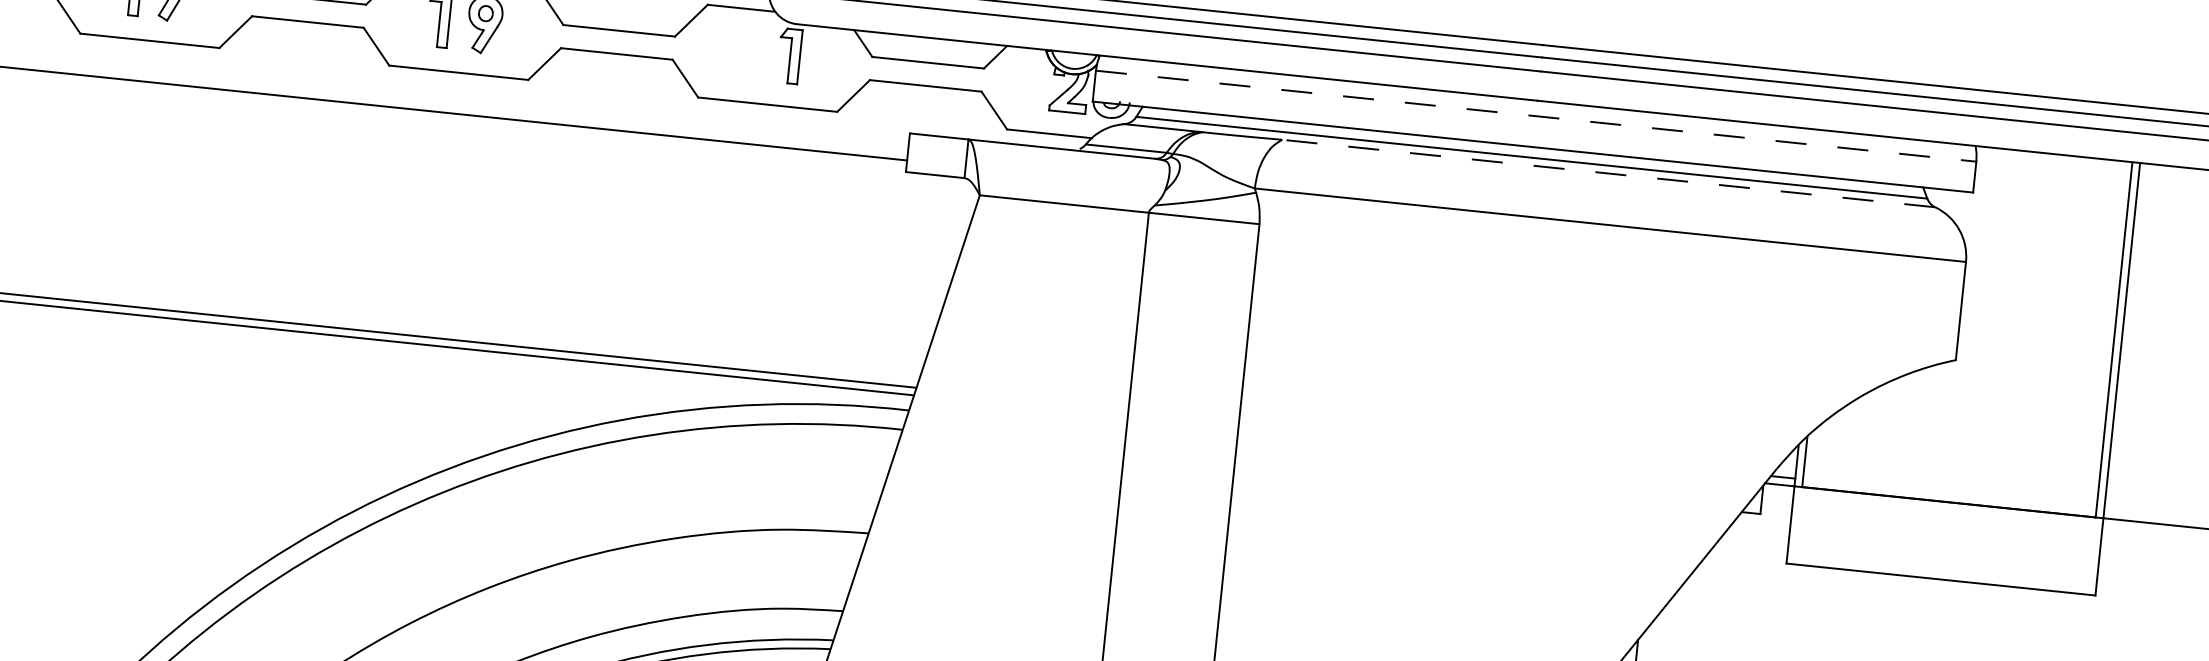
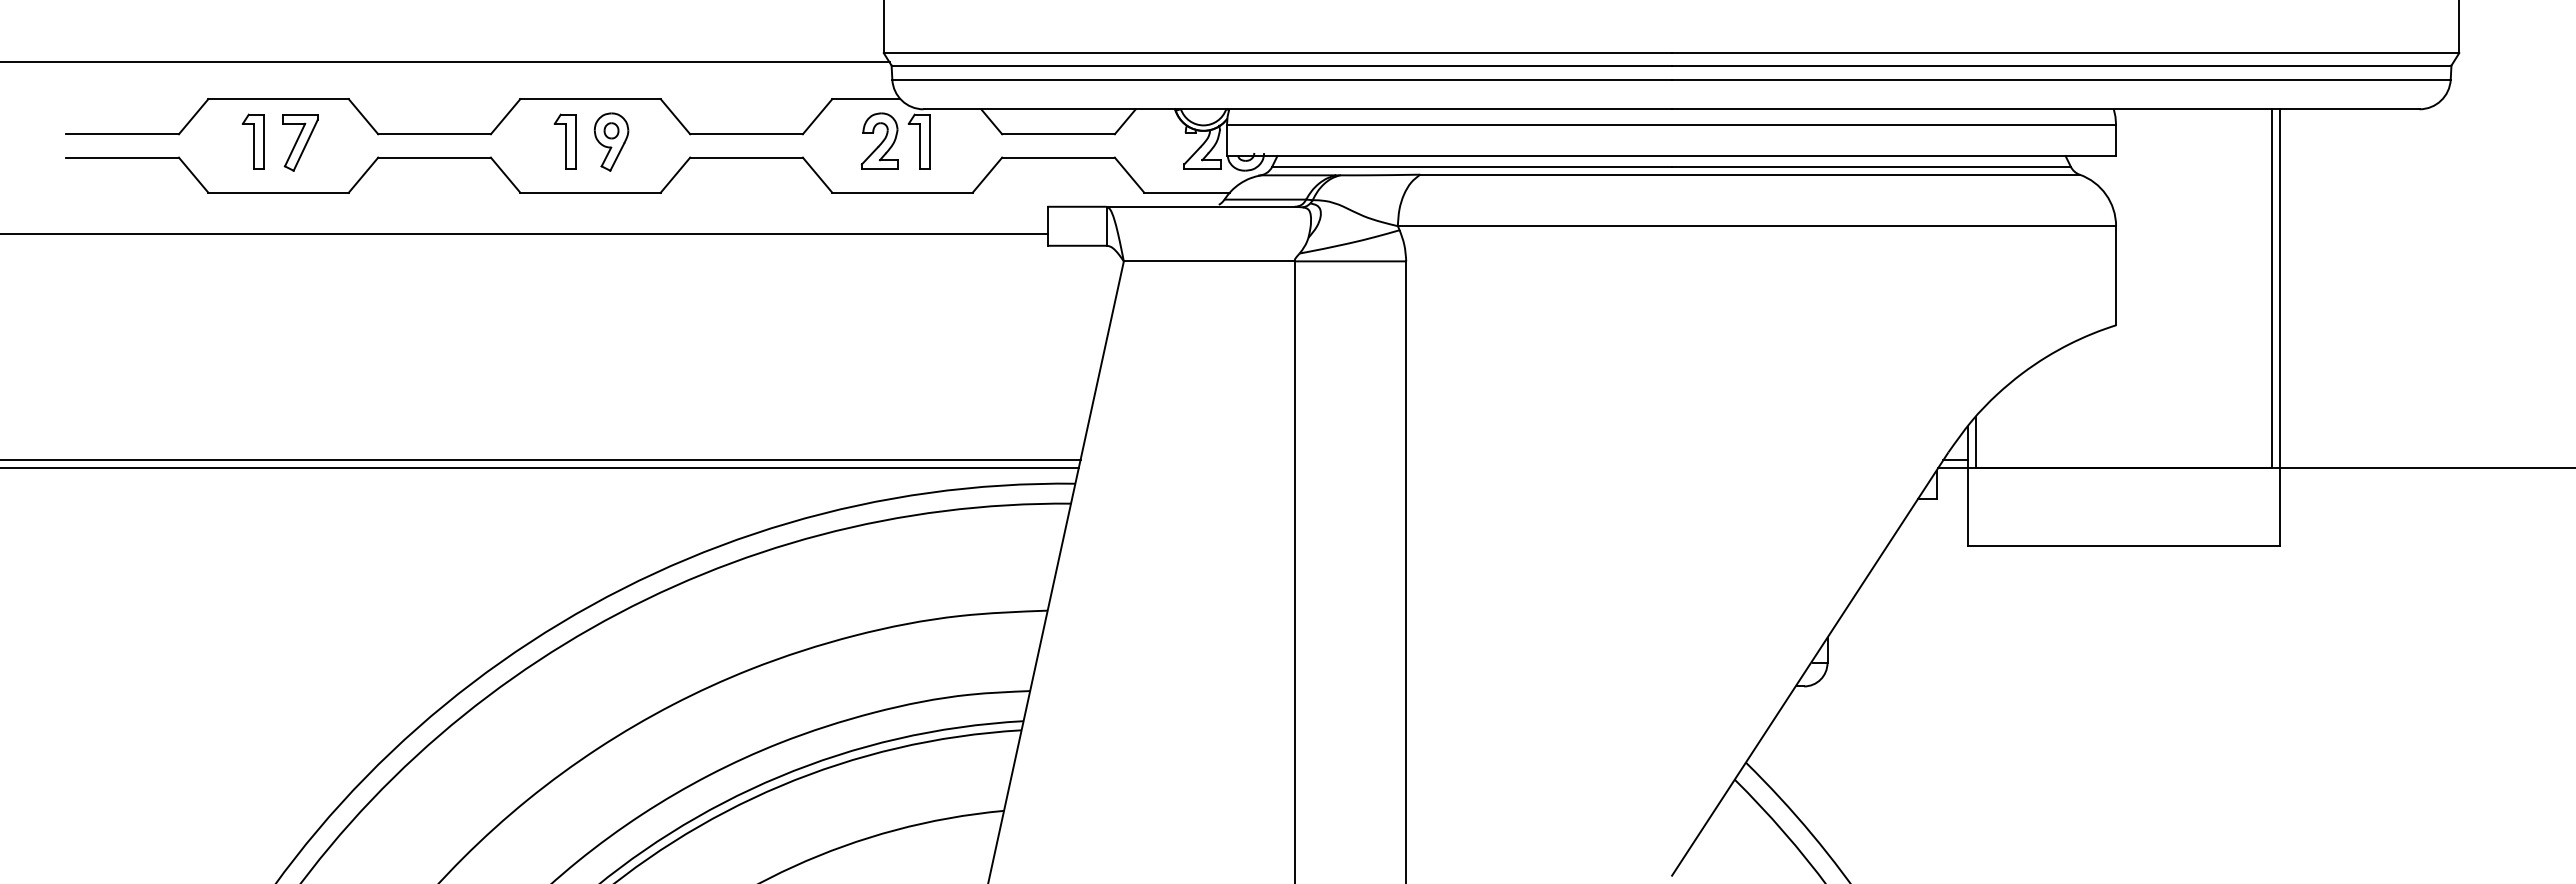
part: (750, 50) -> (879, 140), added
line: (1536, 115) -> (1671, 124), dashed -> solid
line: (1608, 173) -> (1749, 174), dashed -> solid

